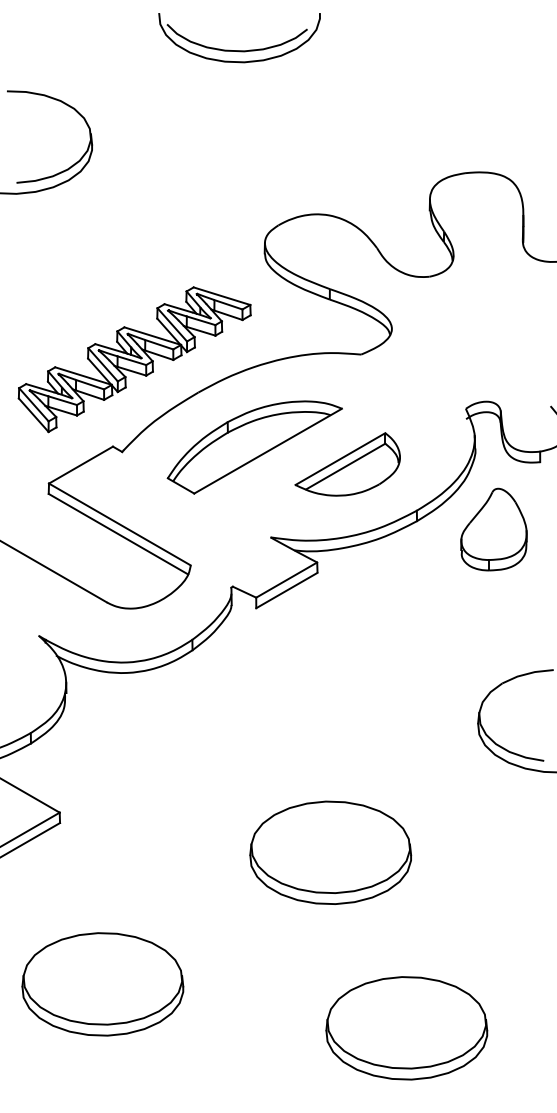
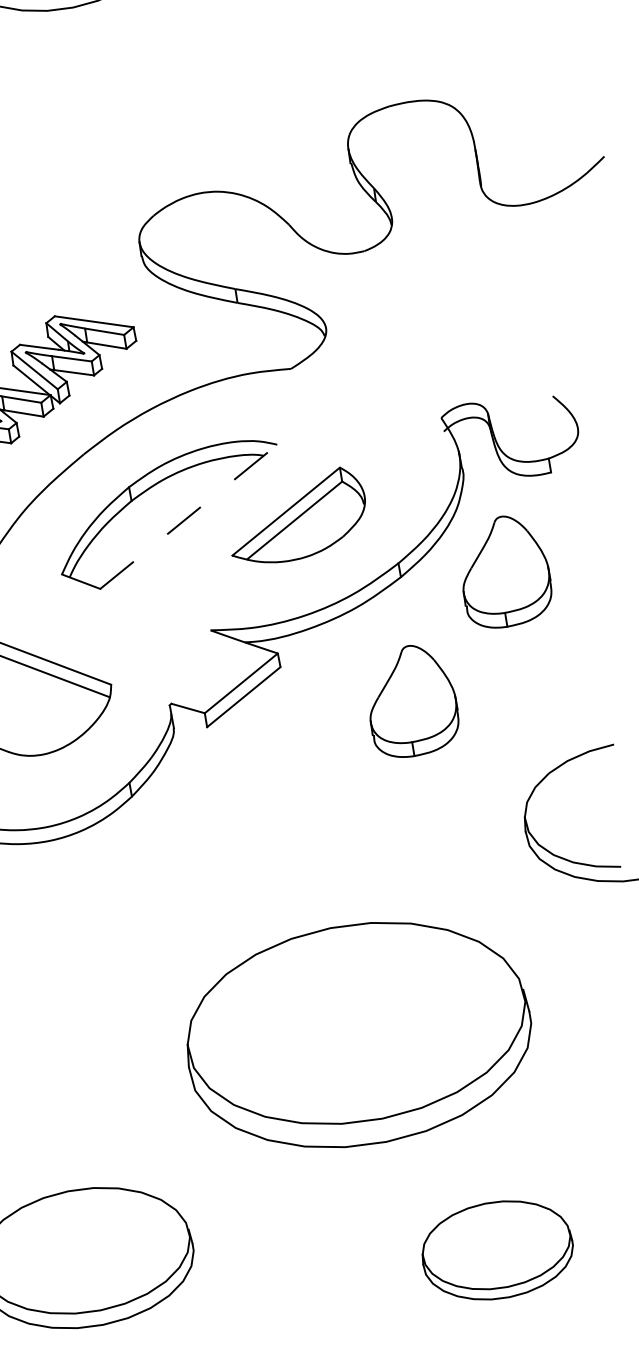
line: (268, 450) -> (189, 515), solid -> dashed
part: (409, 613) -> (410, 700), added
part: (330, 852) -> (358, 1034), size x1.6
part: (406, 1028) -> (496, 1250), size x0.7

